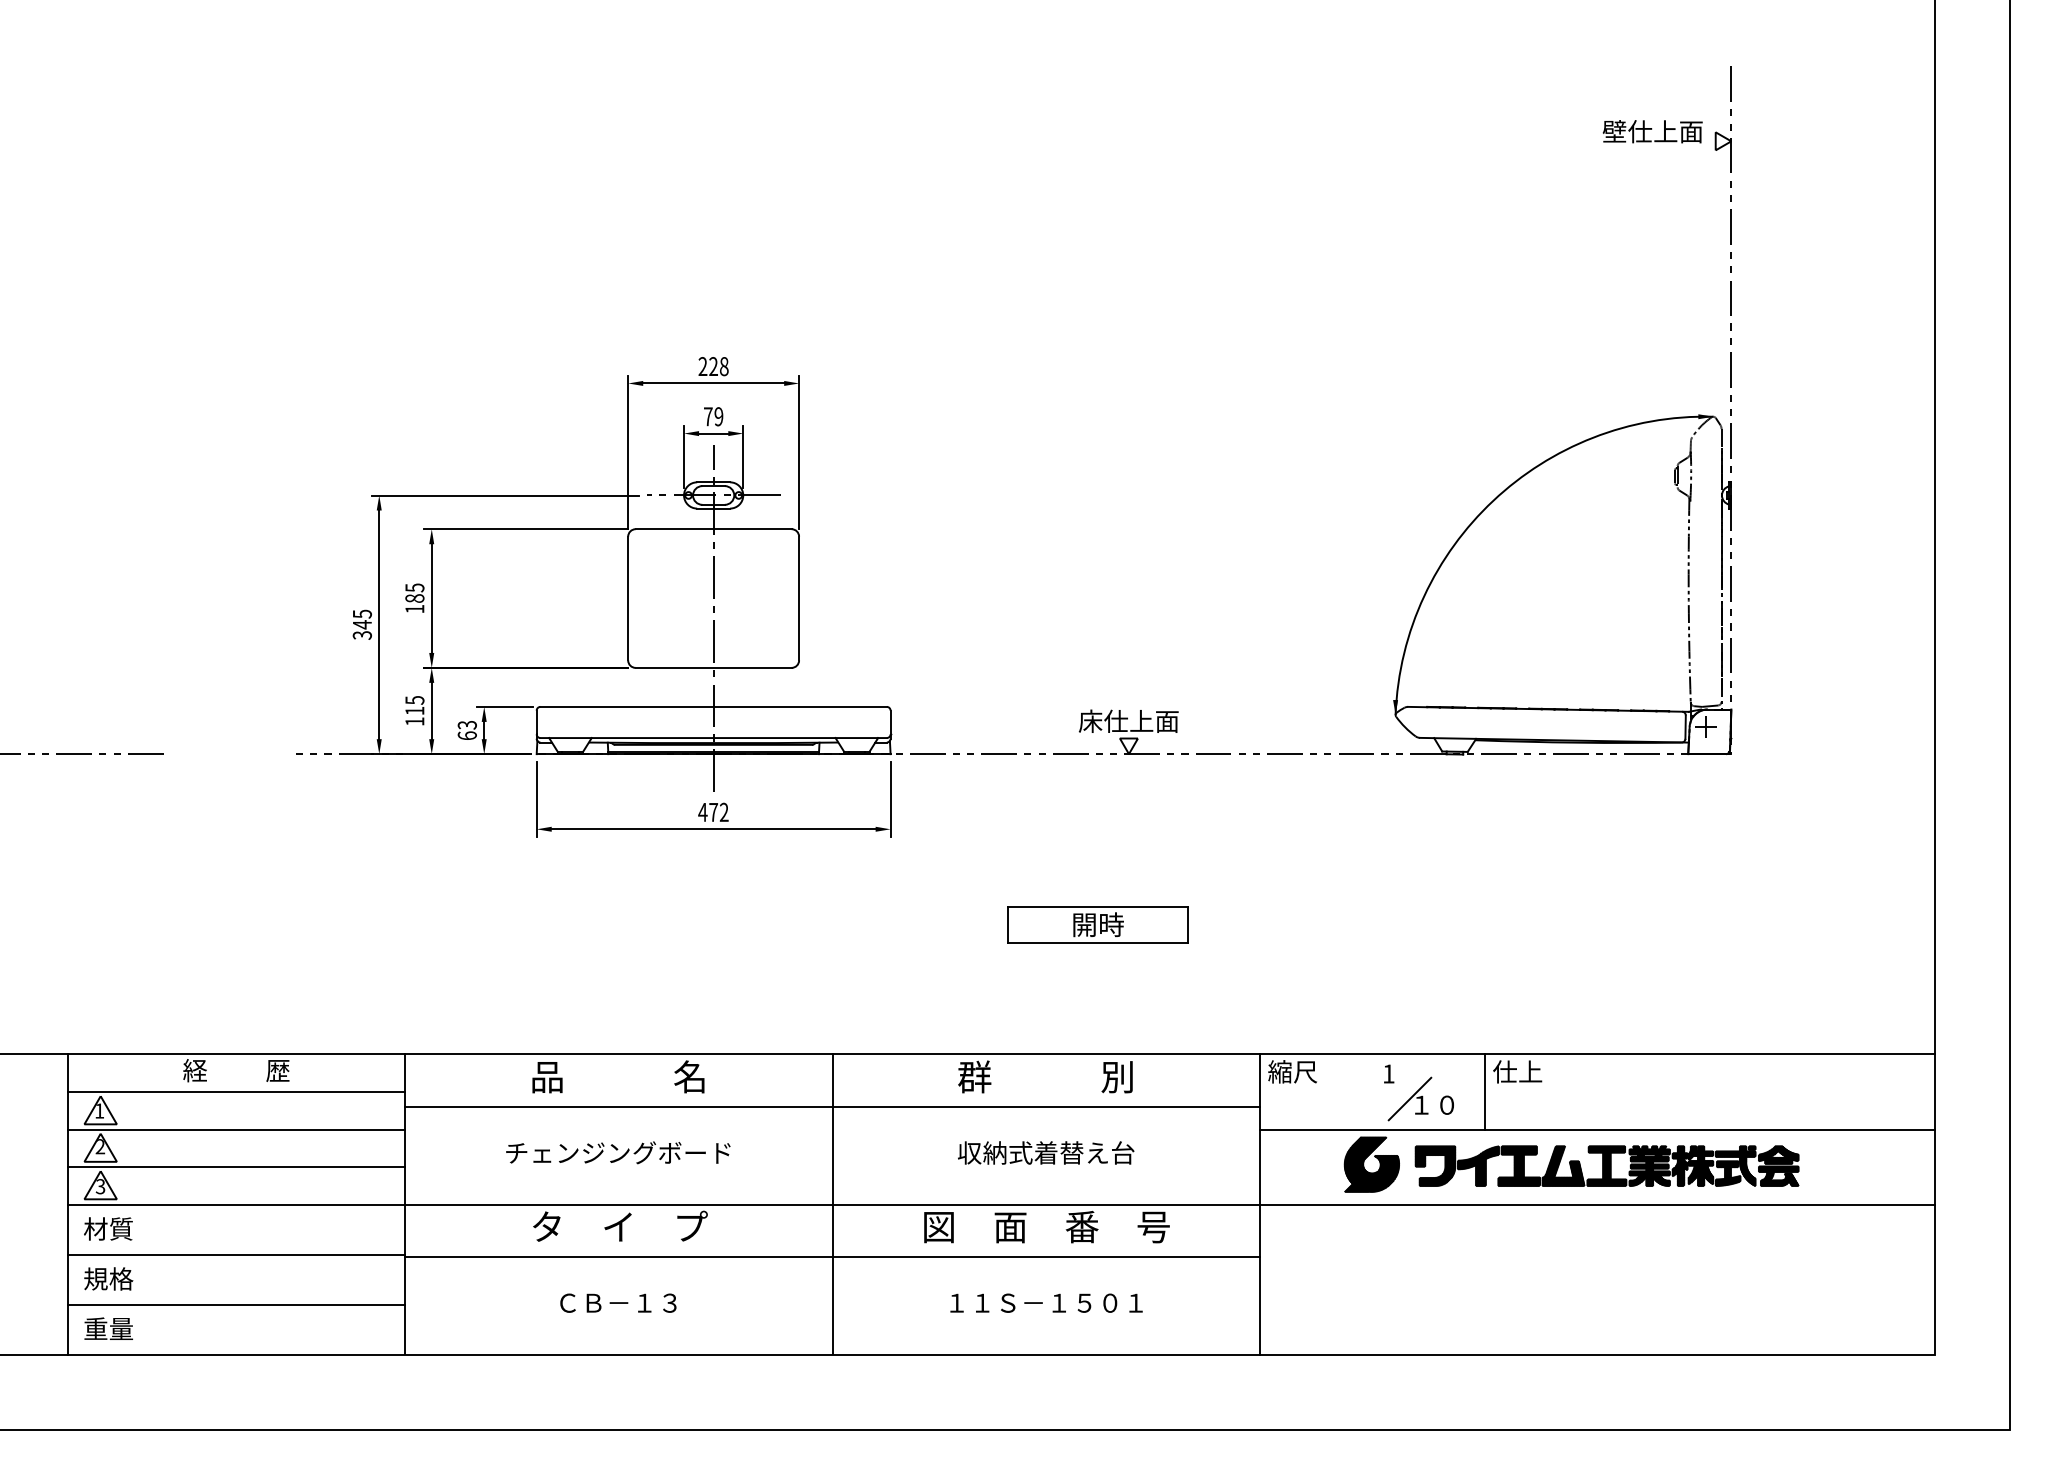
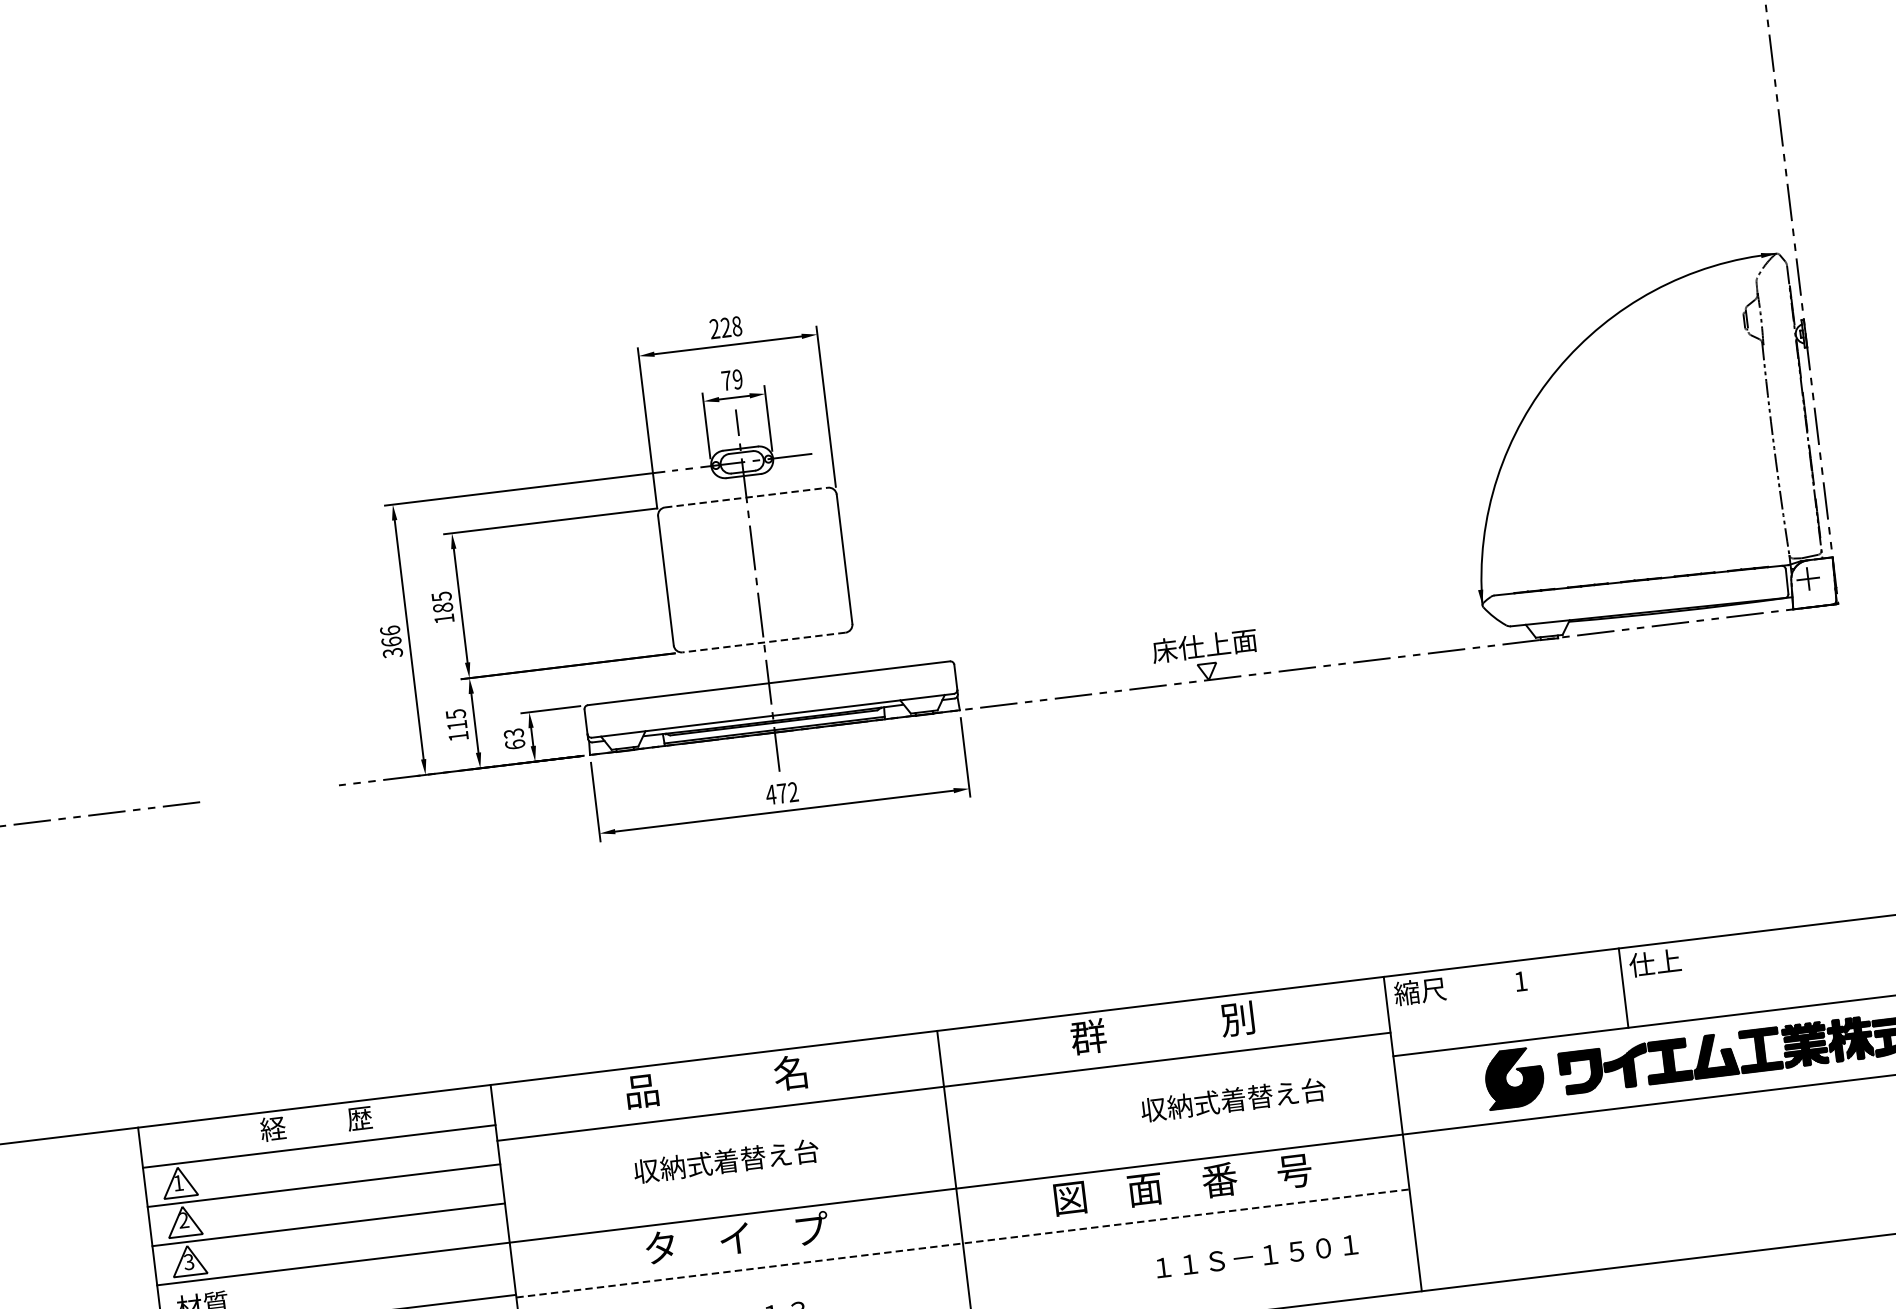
line: (713, 529) -> (746, 497), solid -> dashed
text: (361, 619) -> (389, 636), 345 -> 366
line: (713, 667) -> (763, 642), solid -> dashed
part: (1097, 924) -> (1197, 862), removed
part: (1420, 1098) -> (1557, 1003), removed
text: (618, 1152) -> (725, 1160), チェンジングボード -> 収納式着替え台
text: (1046, 1152) -> (1233, 1099), moved
line: (833, 1257) -> (963, 1243), solid -> dashed
text: (1046, 1302) -> (1256, 1255), moved

